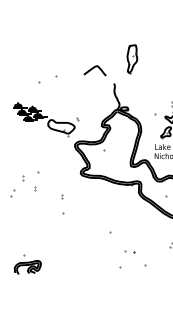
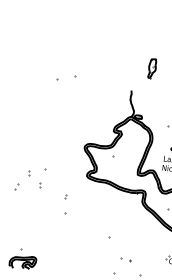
part: (132, 59) -> (152, 69), size x0.7
part: (94, 70) -> (113, 75), removed
part: (46, 119) -> (59, 117), removed

